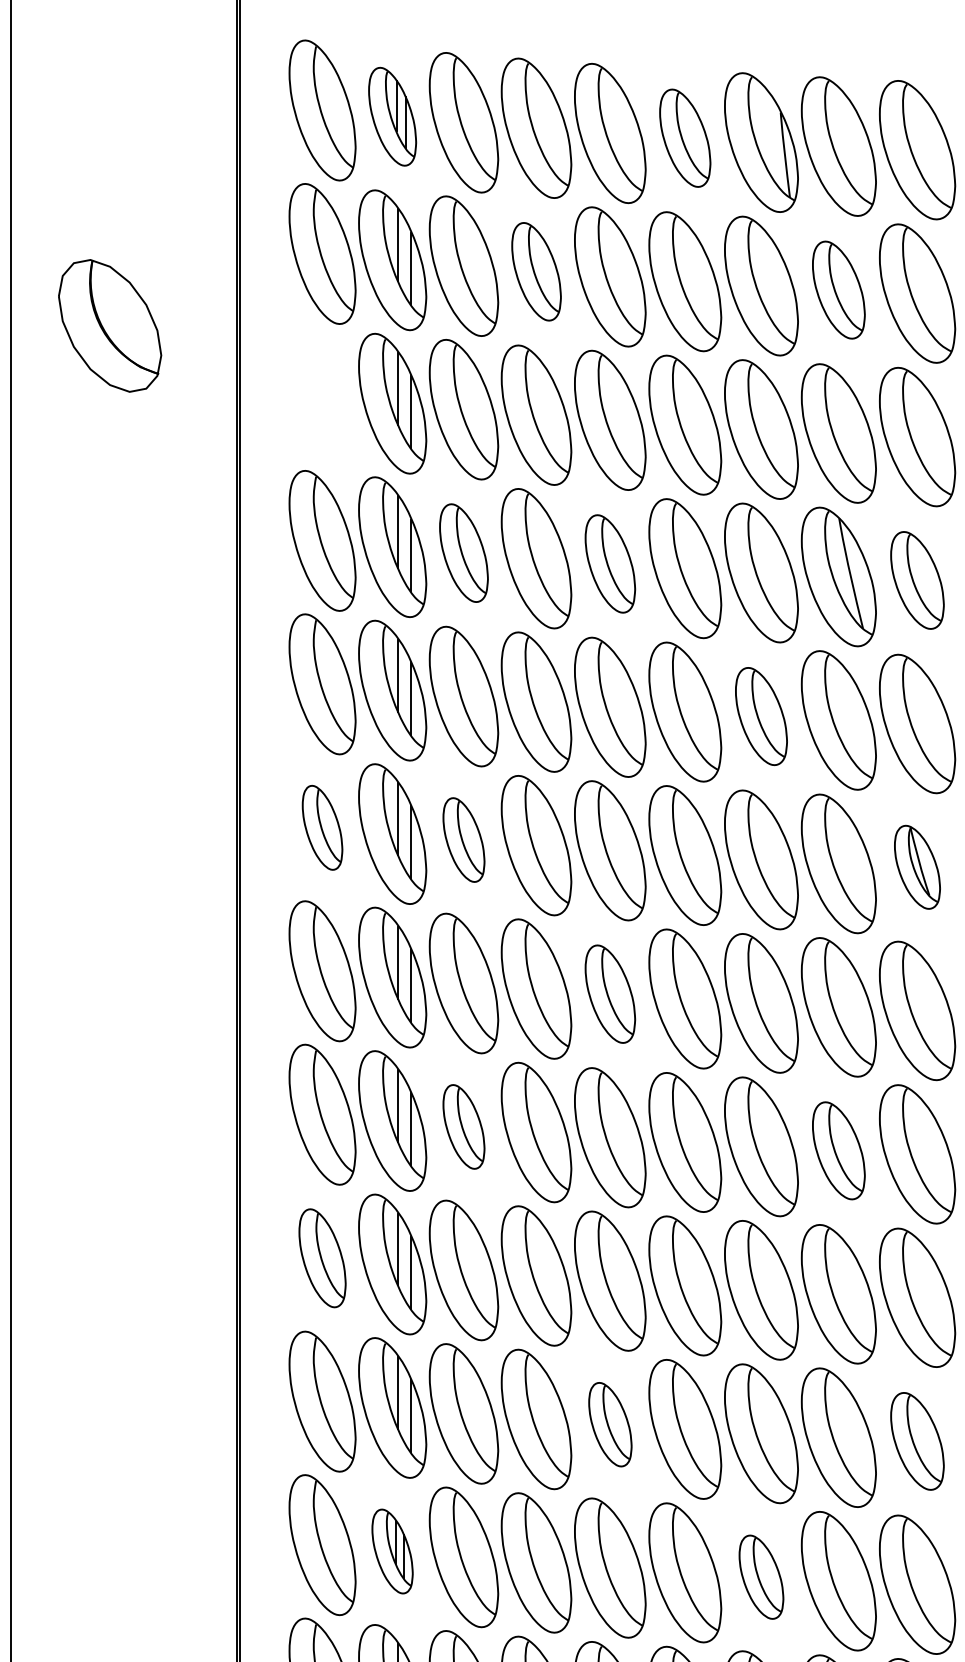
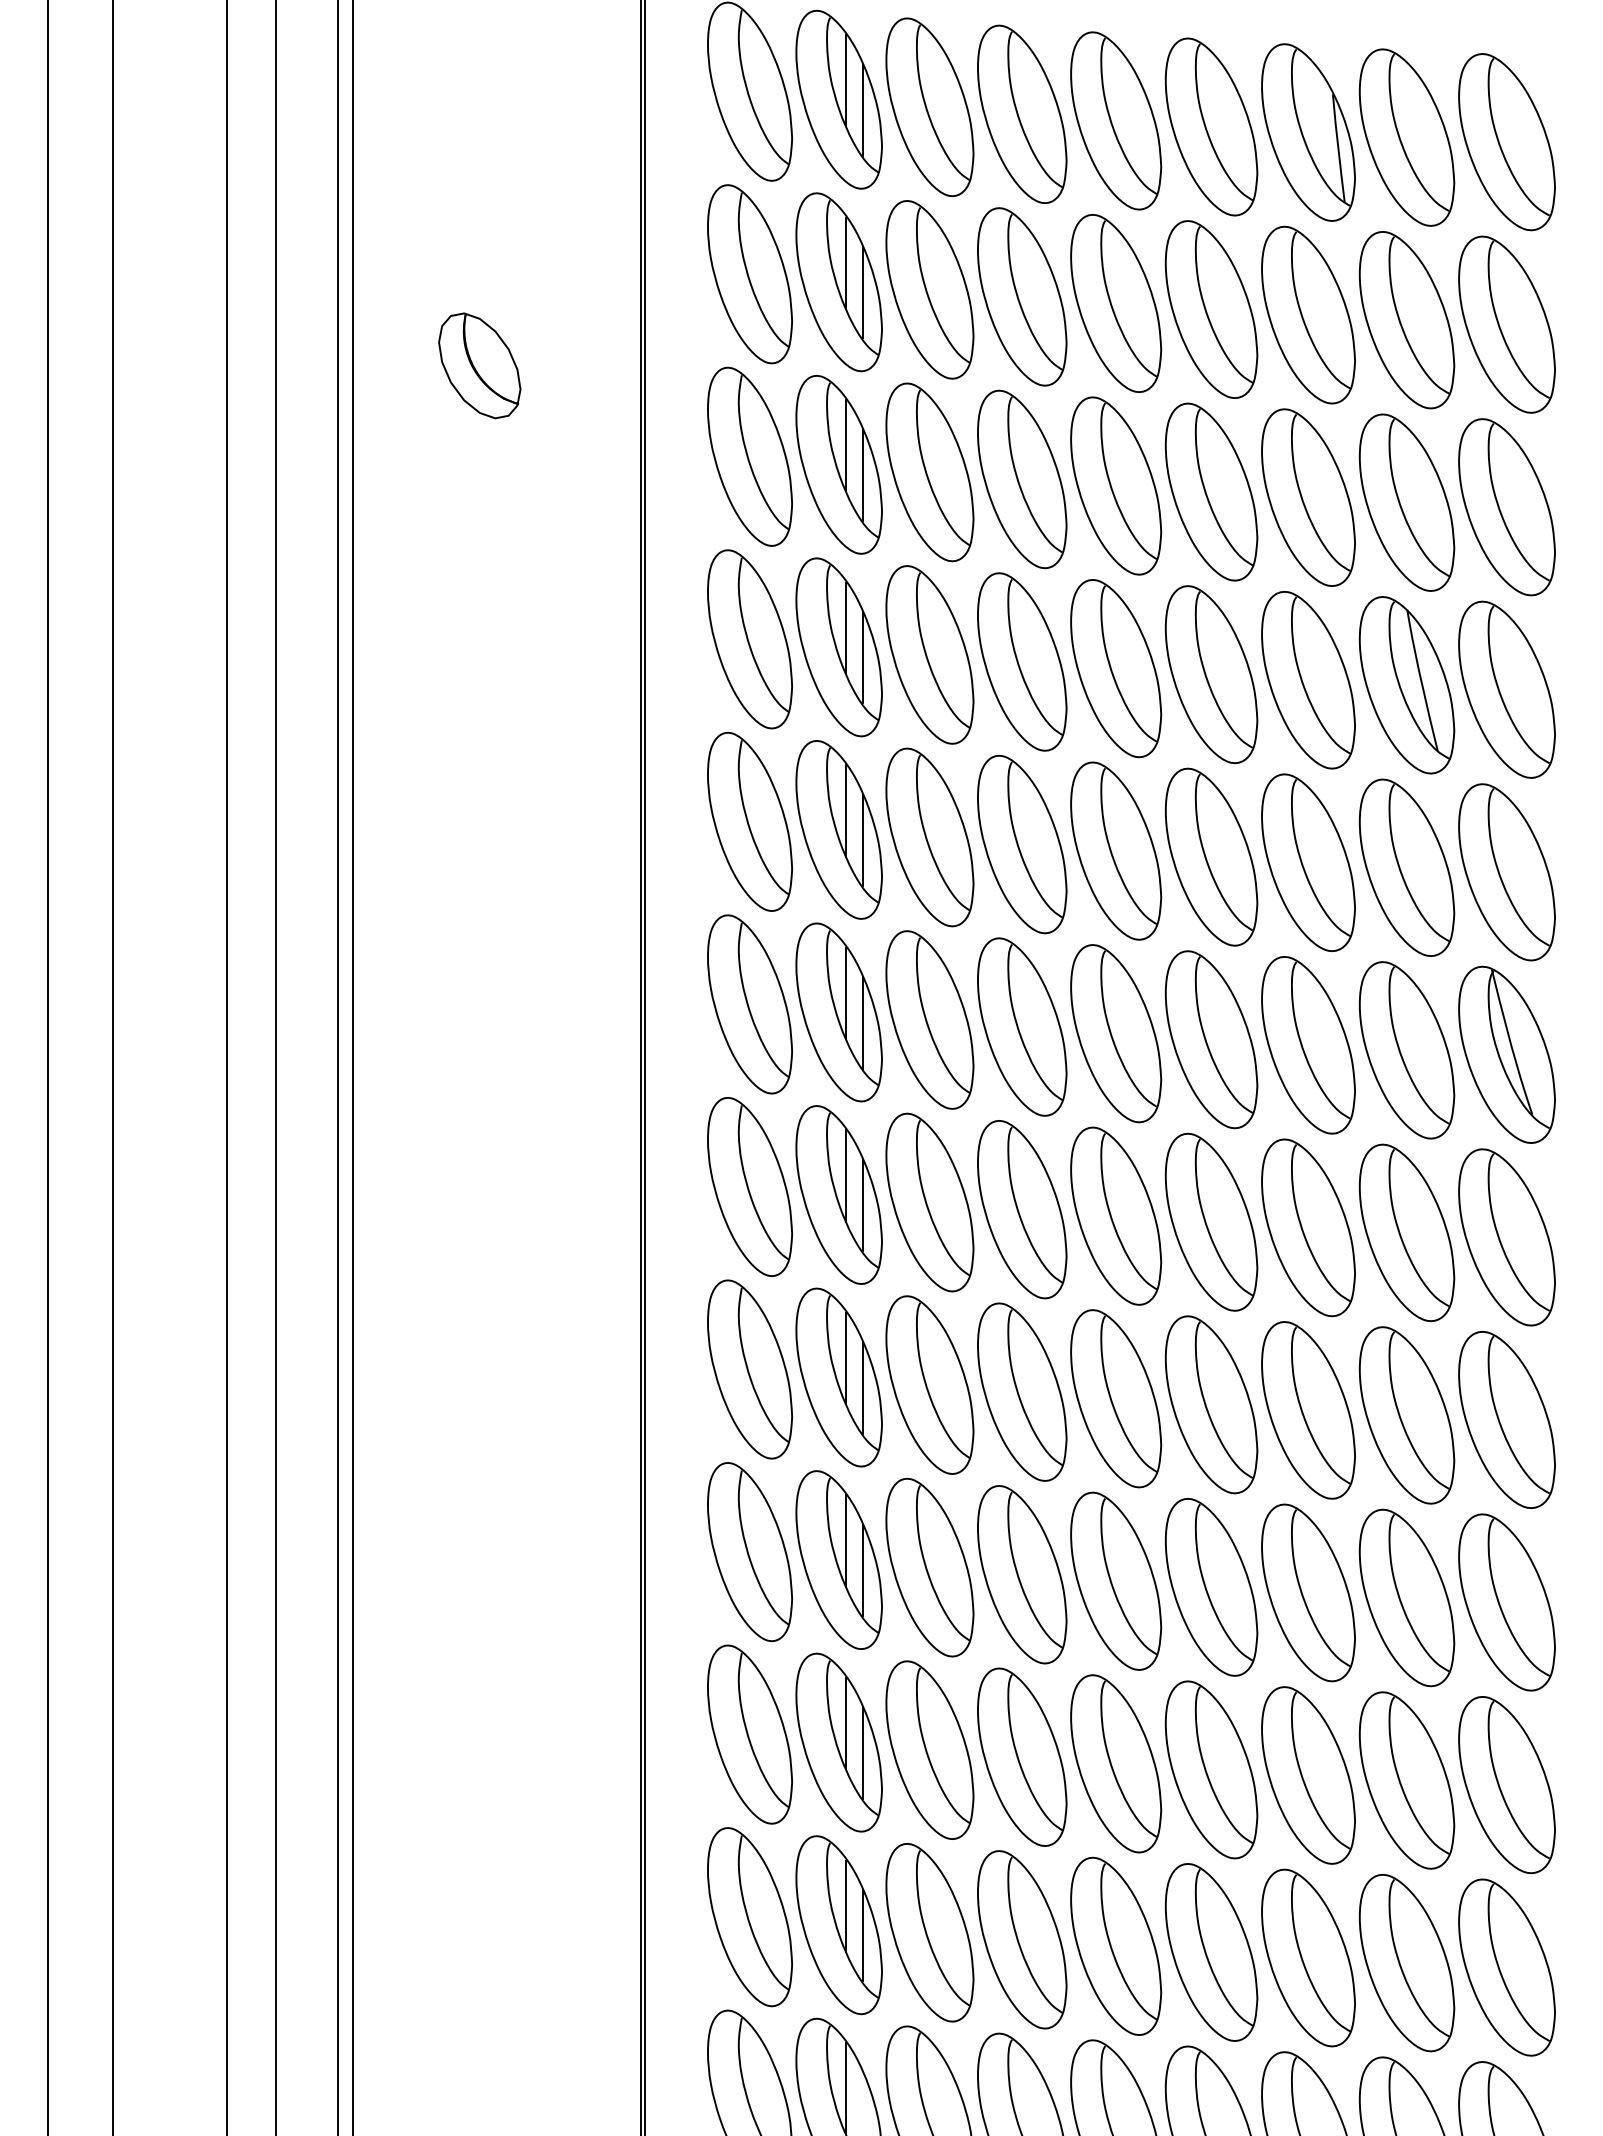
part: (392, 116) -> (838, 99), size x1.43
part: (685, 137) -> (1211, 126), size x1.43
part: (536, 271) -> (1022, 296), size x1.43
part: (838, 290) -> (1406, 320), size x1.43
part: (109, 325) -> (479, 365), size x0.62
part: (322, 397) -> (749, 456), added
part: (463, 552) -> (929, 654), size x1.43
part: (610, 563) -> (1116, 668), size x1.43
part: (917, 580) -> (1506, 689), size x1.43
part: (761, 716) -> (1308, 862), size x1.43
part: (322, 827) -> (749, 1004), size x1.67
part: (463, 839) -> (929, 1019), size x1.67
part: (917, 867) -> (1506, 1054), size x1.67
part: (610, 993) -> (1116, 1215), size x1.43
part: (463, 1126) -> (929, 1384), size x1.67
part: (838, 1150) -> (1406, 1415), size x1.43
part: (322, 1258) -> (749, 1552), size x1.43
part: (610, 1424) -> (1116, 1763), size x1.67
part: (917, 1441) -> (1506, 1785), size x1.43
part: (392, 1551) -> (838, 1925), size x1.67
part: (761, 1576) -> (1308, 1957), size x1.67

